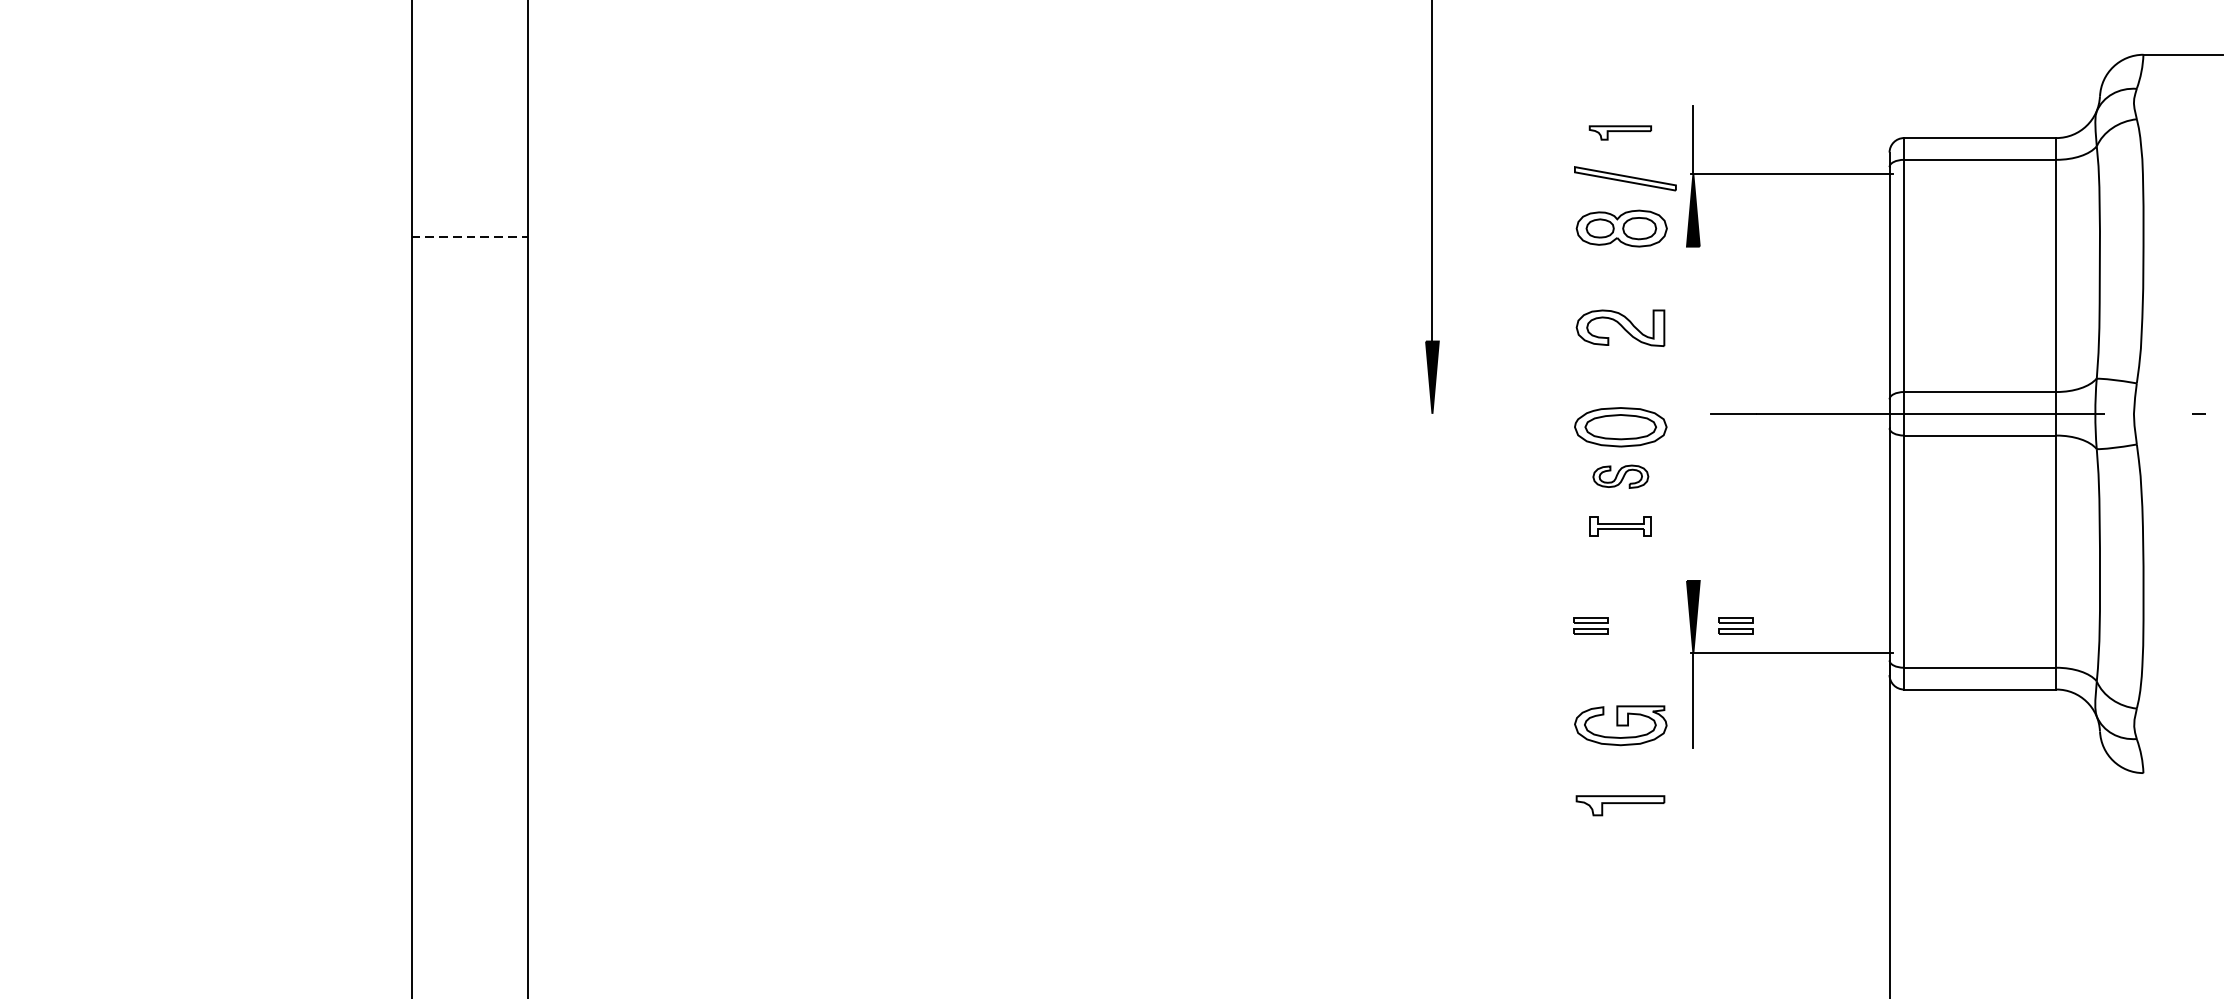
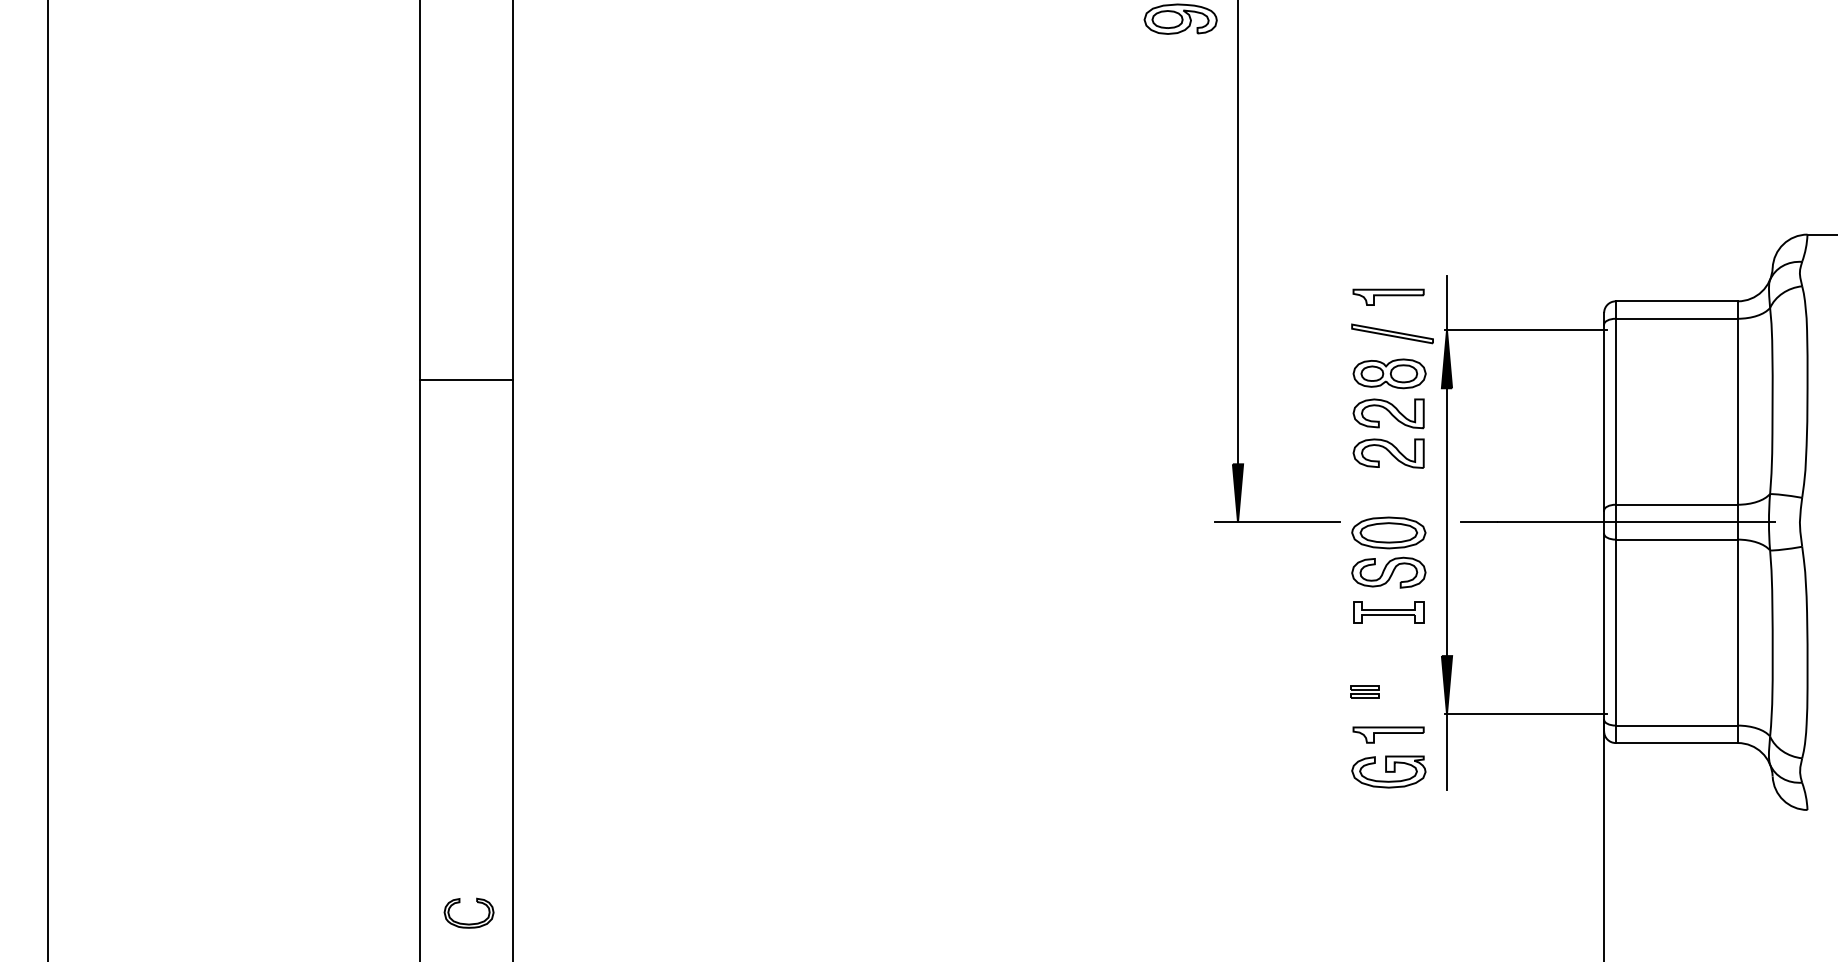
part: (1620, 132) -> (1388, 296), size x1.43
line: (470, 236) -> (467, 380), dashed -> solid
part: (1620, 278) -> (1388, 413), added
line: (1481, 414) -> (1277, 522), added
line: (1692, 414) -> (1446, 522), added
part: (1620, 476) -> (1388, 572), size x1.67
part: (1620, 526) -> (1388, 612), size x1.43
part: (1735, 625) -> (1480, 691), removed
part: (1620, 804) -> (1388, 734), moved
part: (471, 914) -> (468, 923), added

